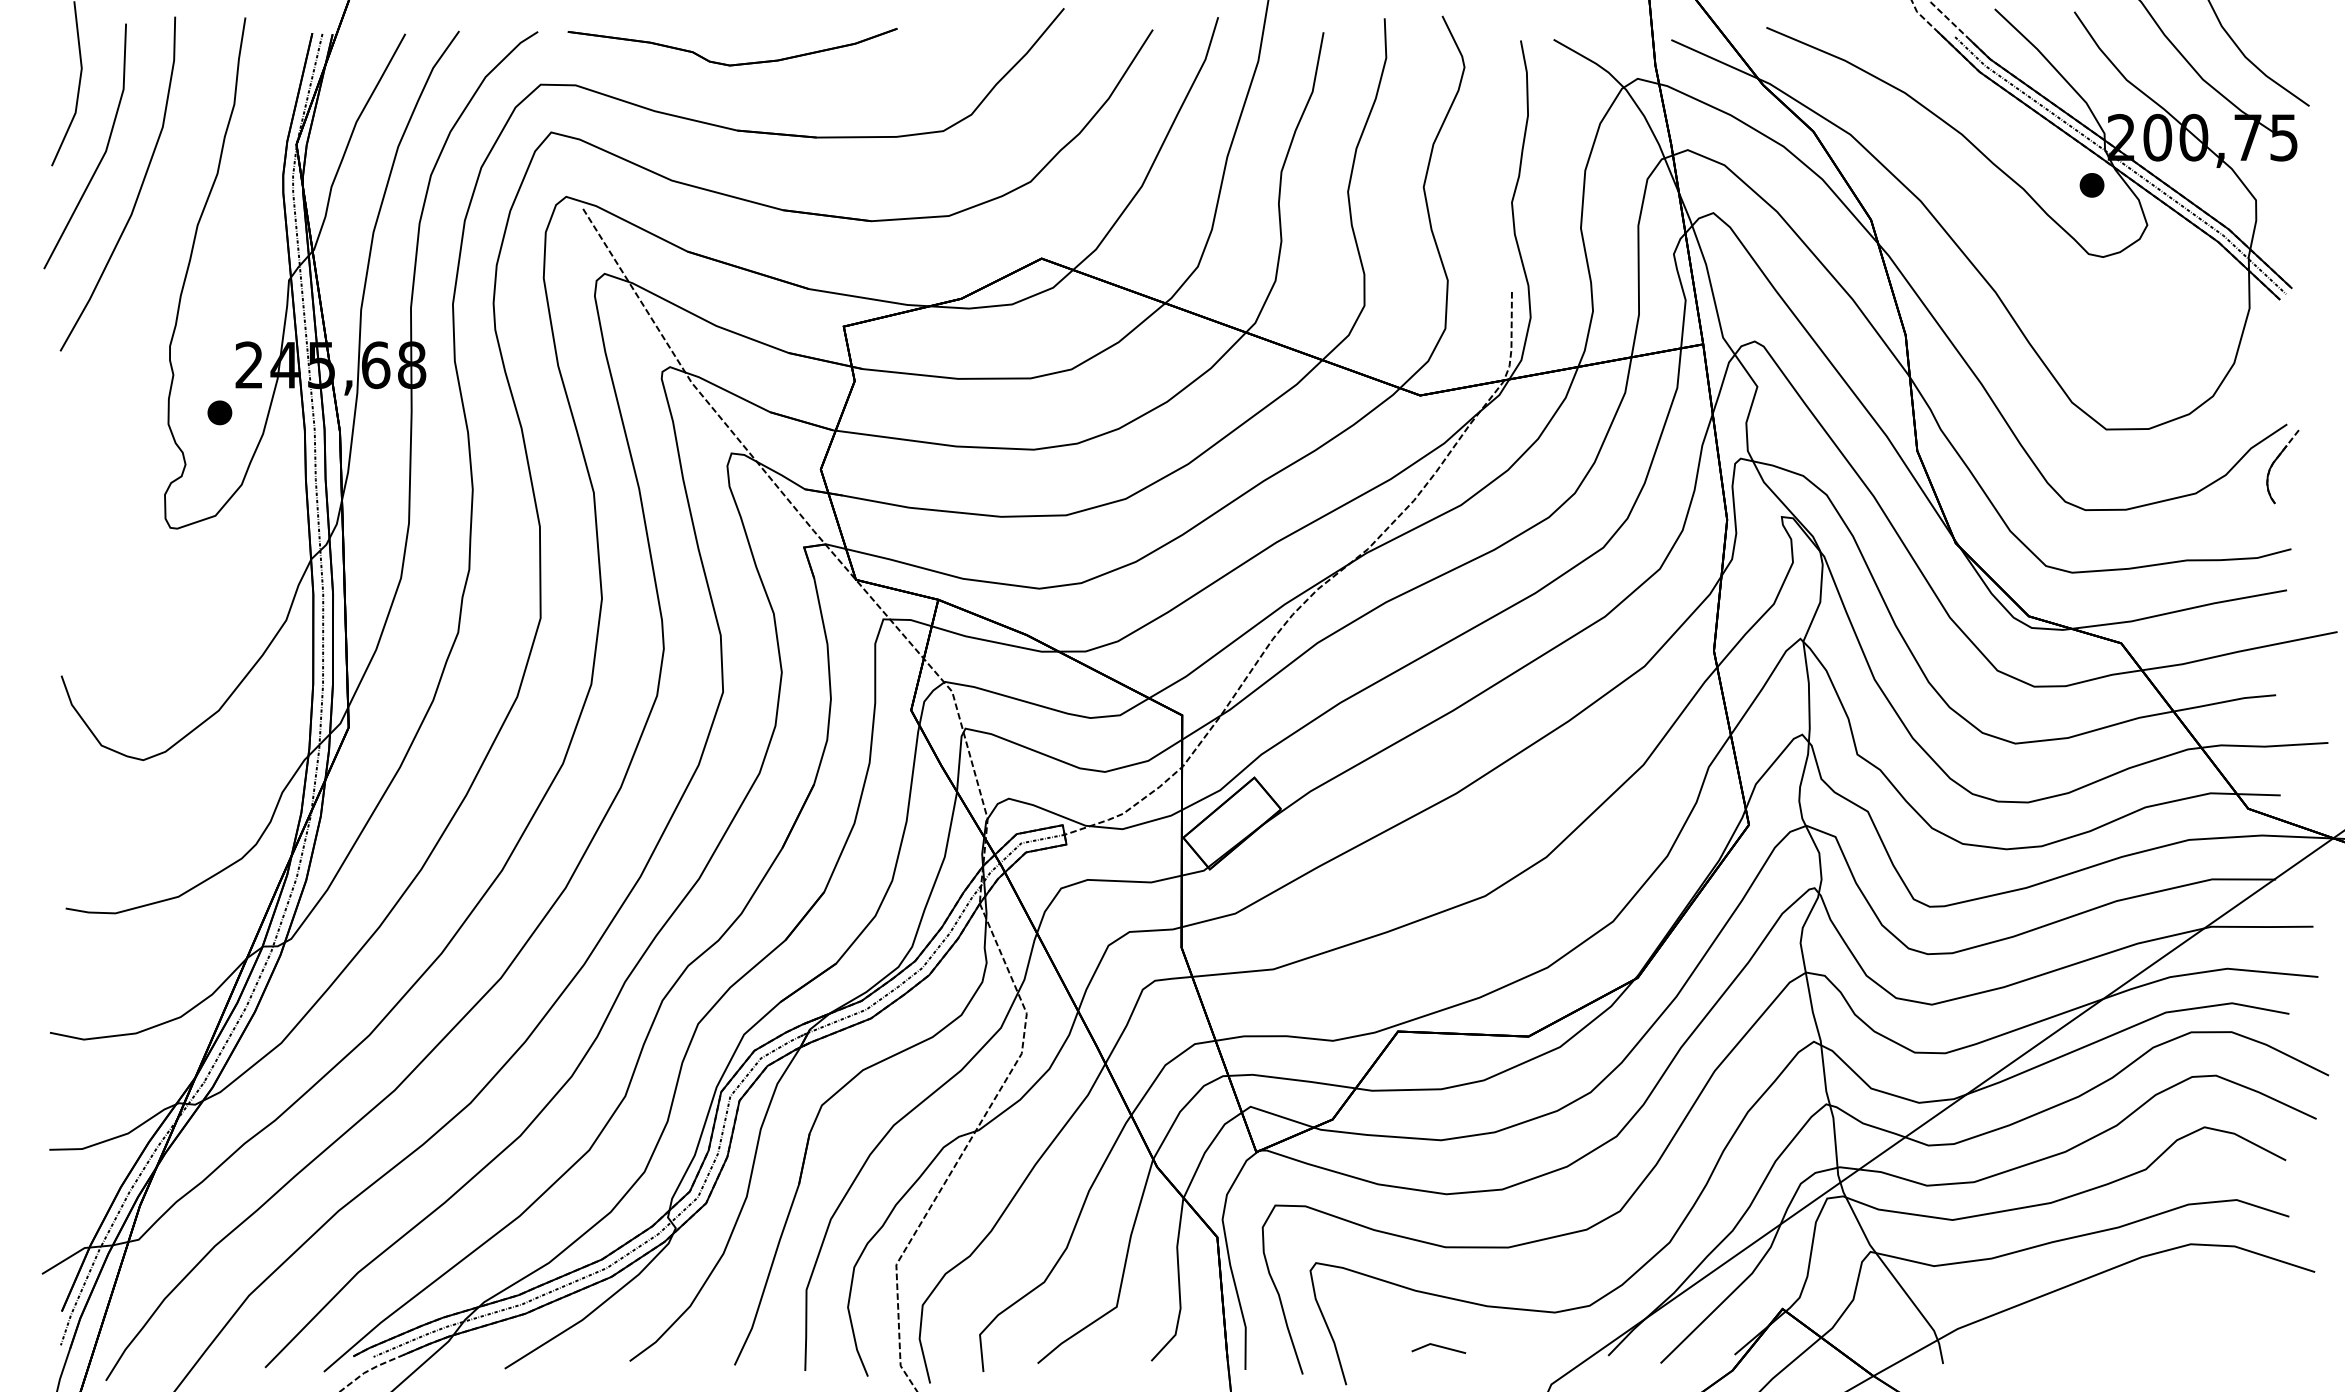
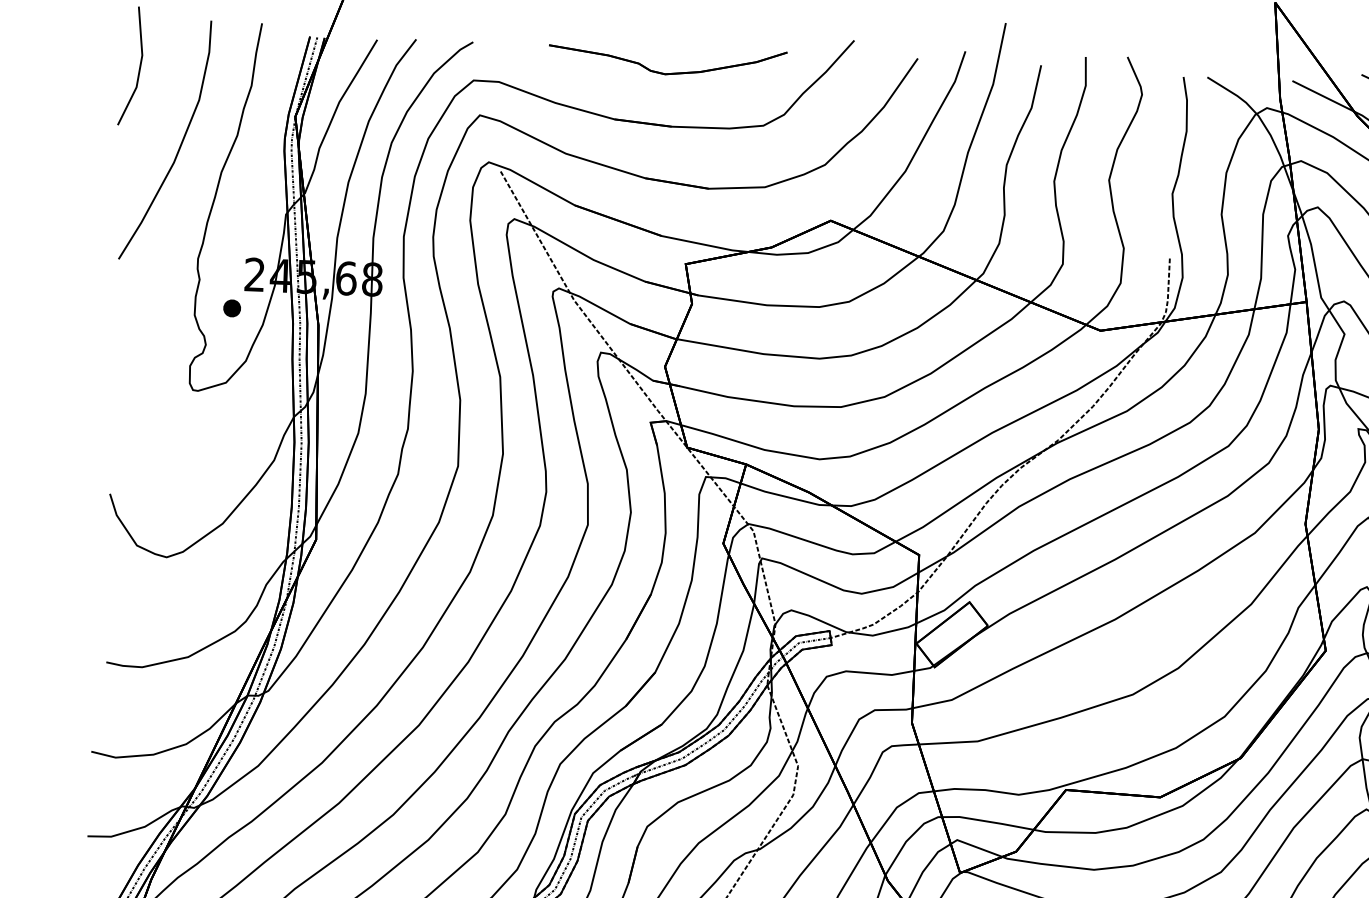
part: (736, 63) -> (670, 73), moved
line: (102, 155) -> (154, 118), removed

